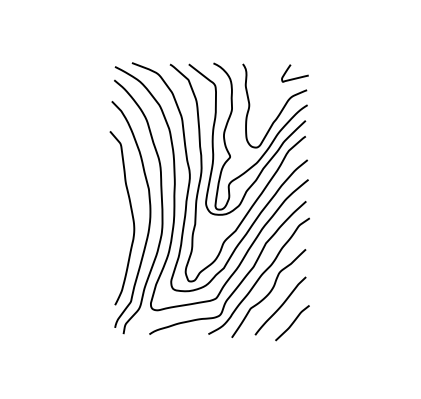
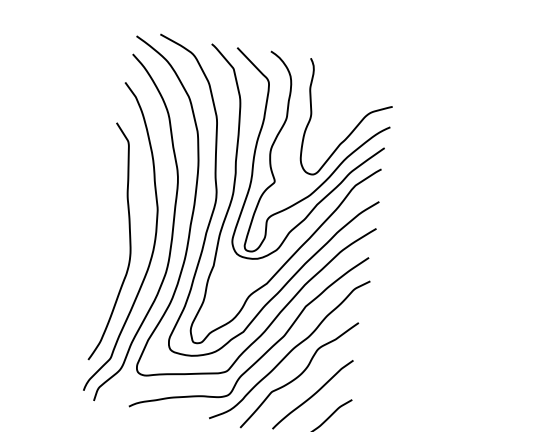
curve: (295, 77) -> (379, 87), removed

